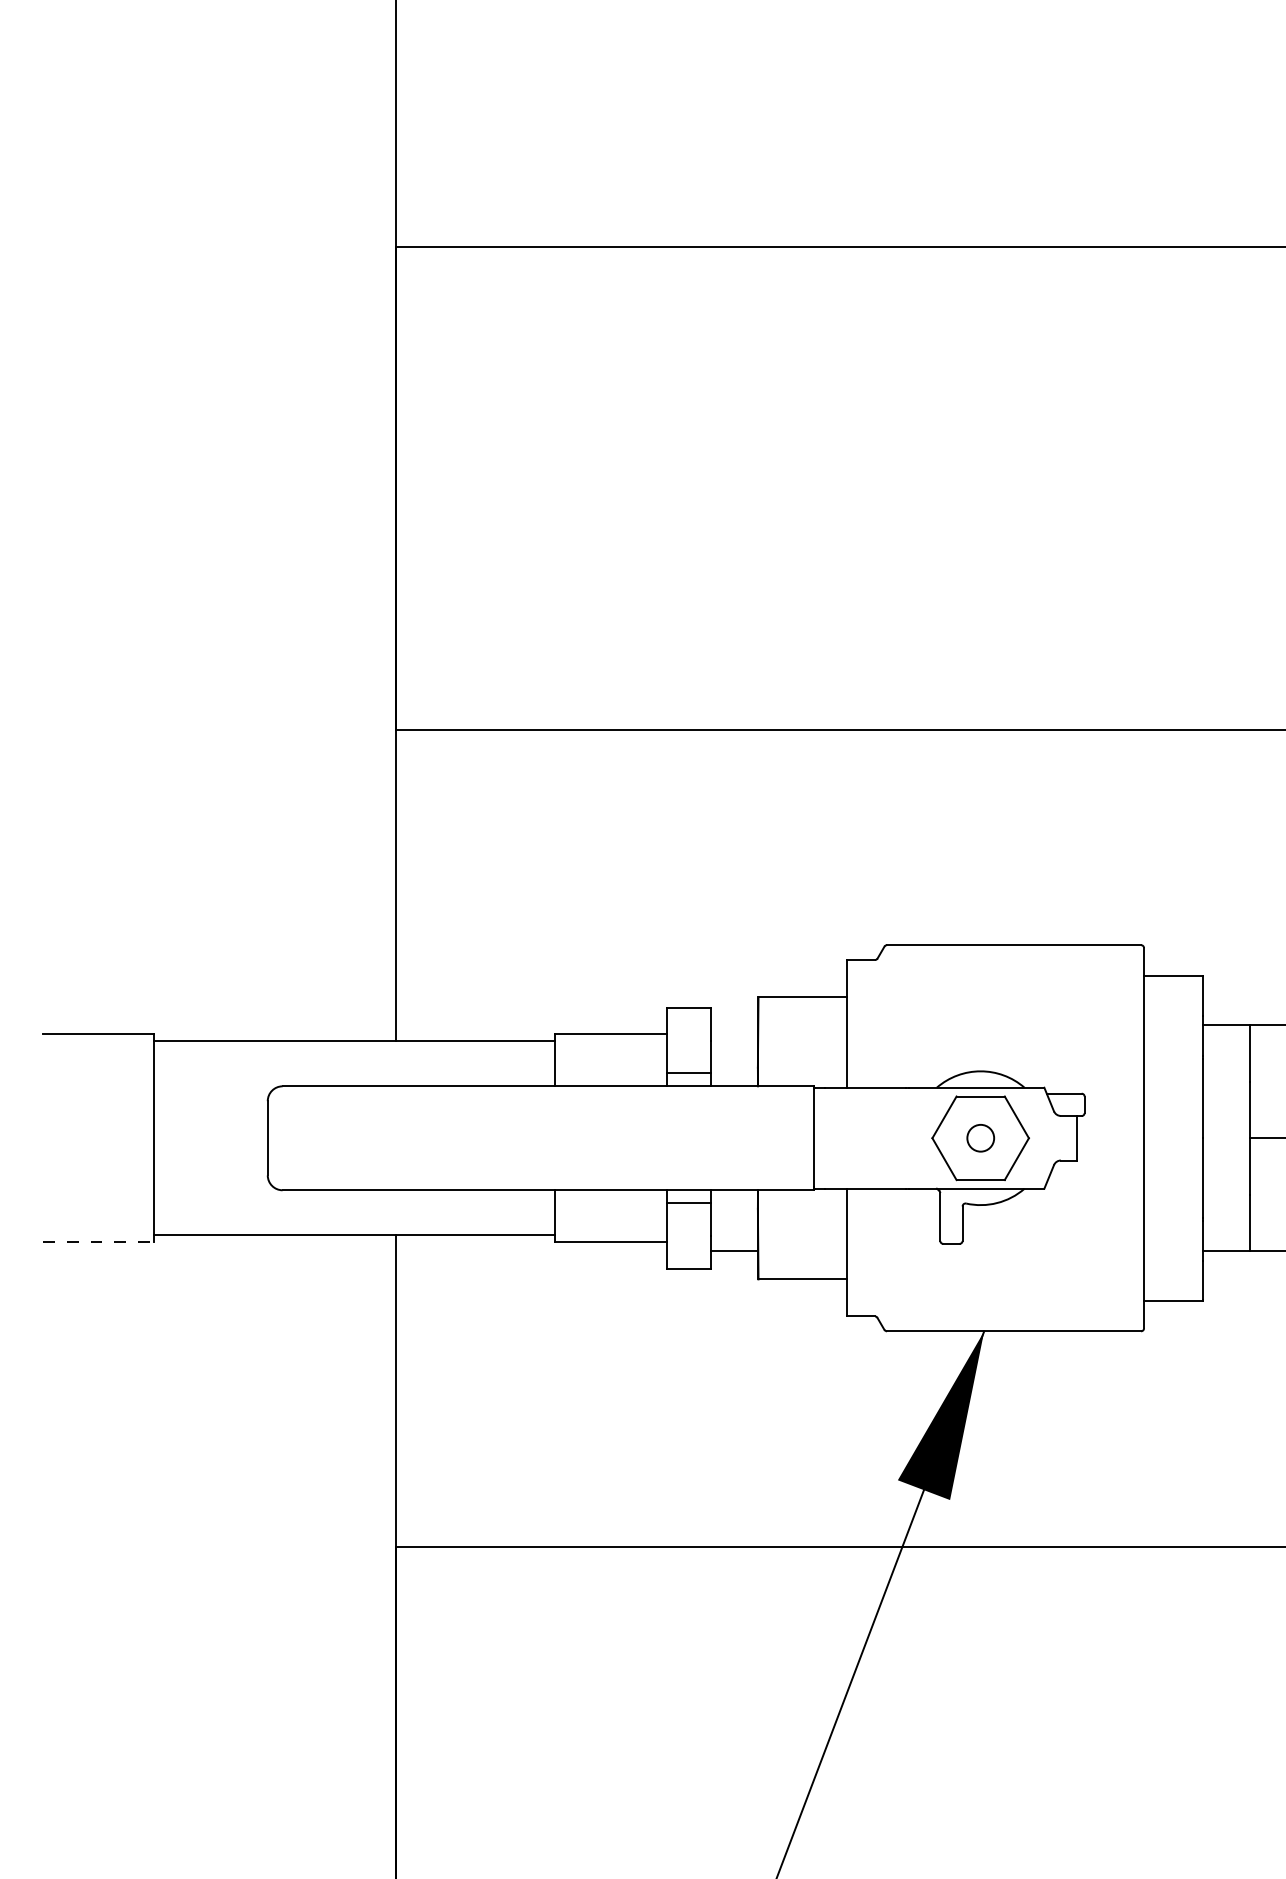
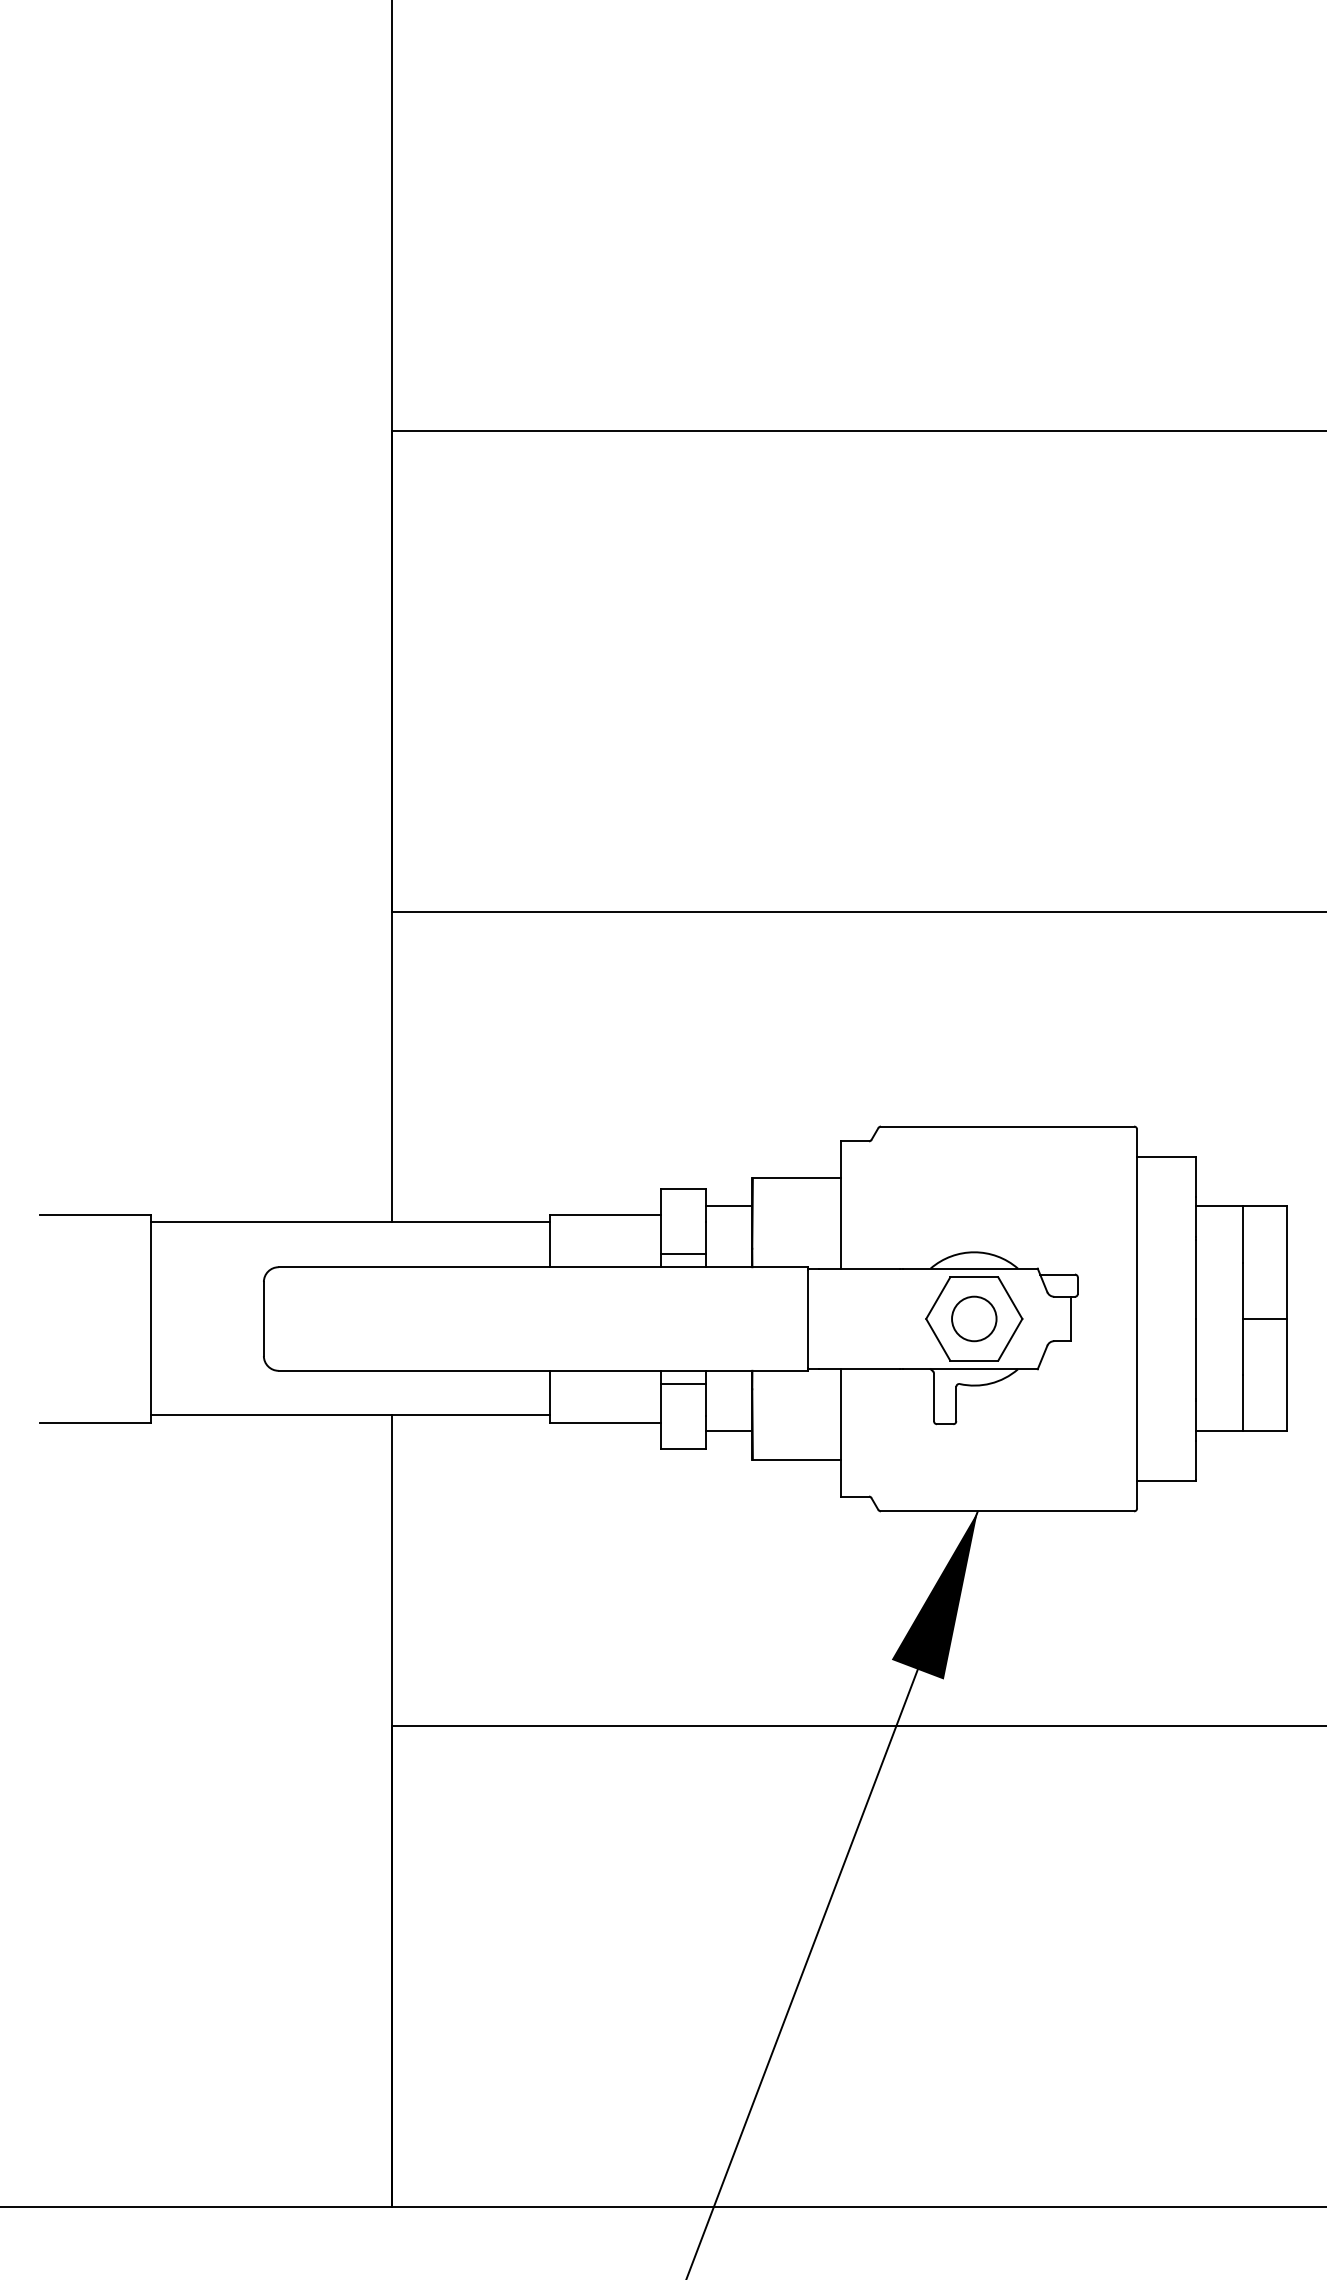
line: (734, 1025) -> (728, 1206), added
circle: (980, 1137) -> (974, 1318), size x1.67
line: (98, 1242) -> (95, 1422), dashed -> solid

